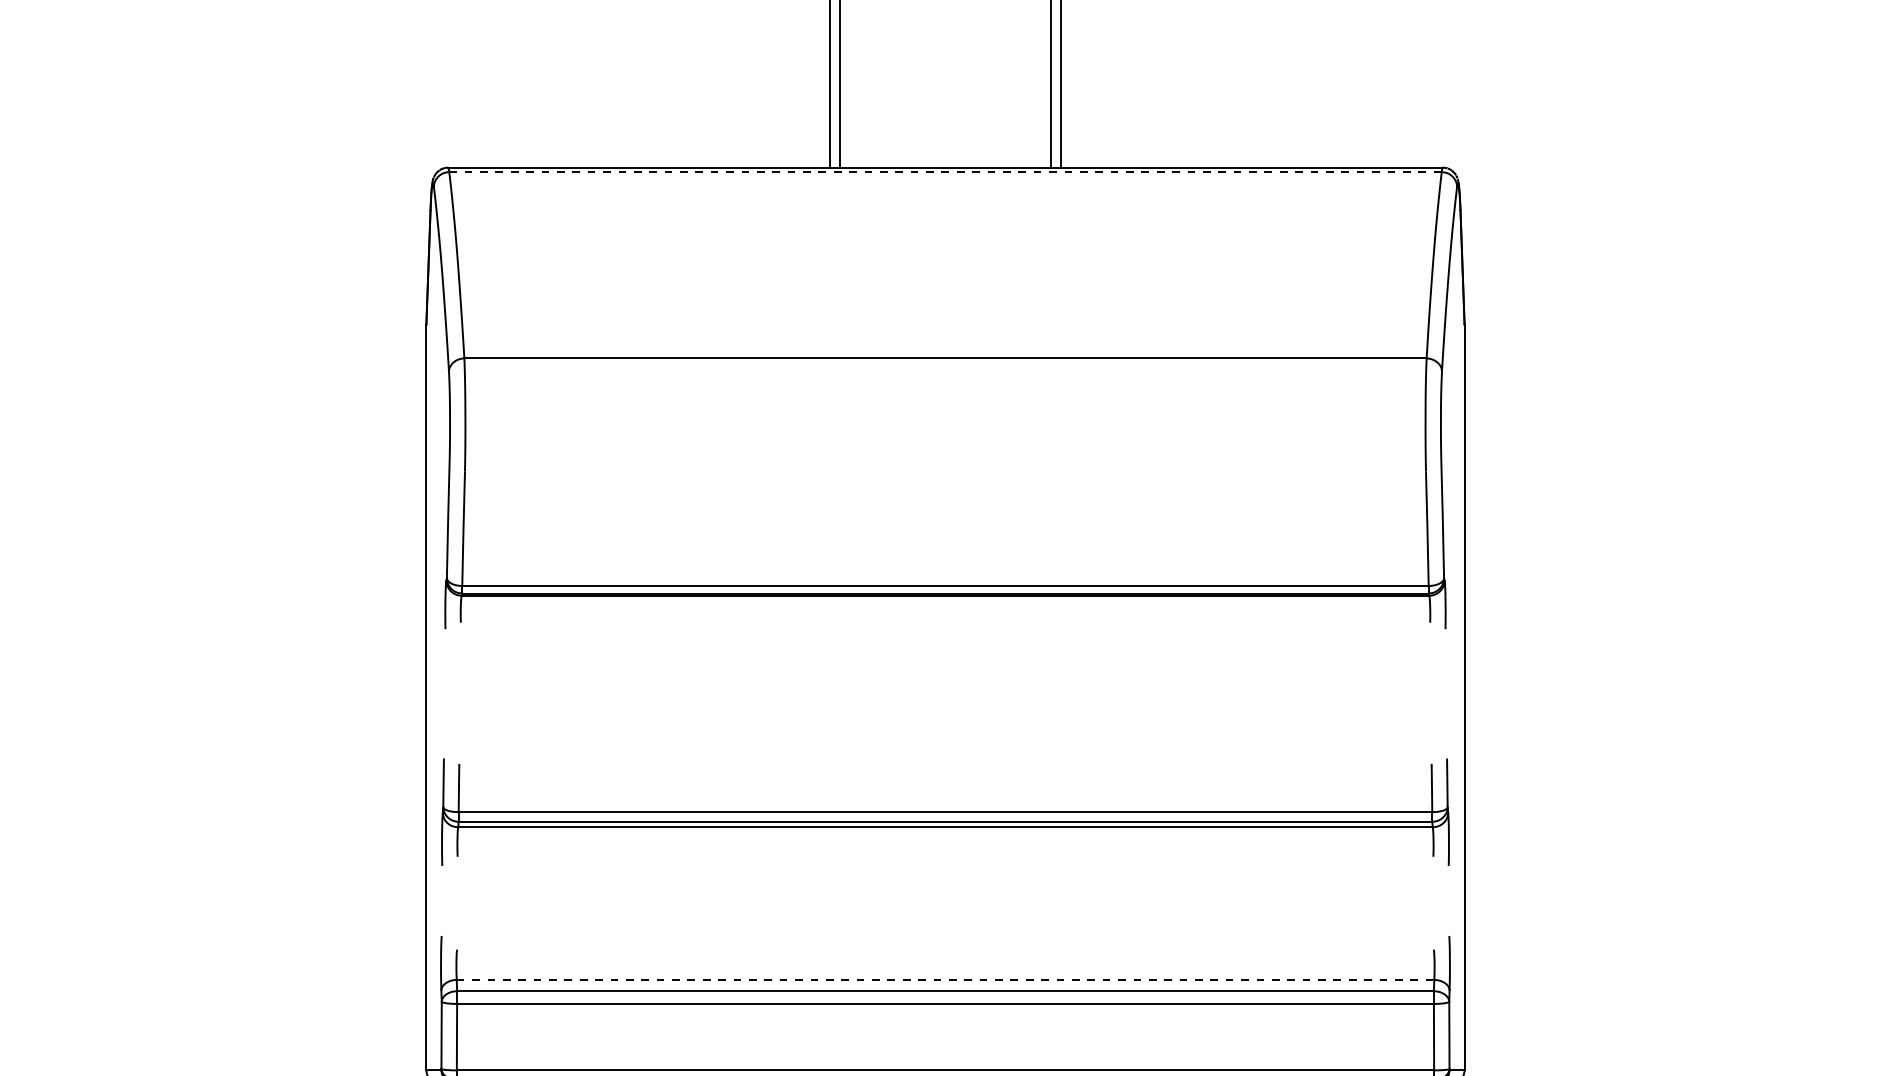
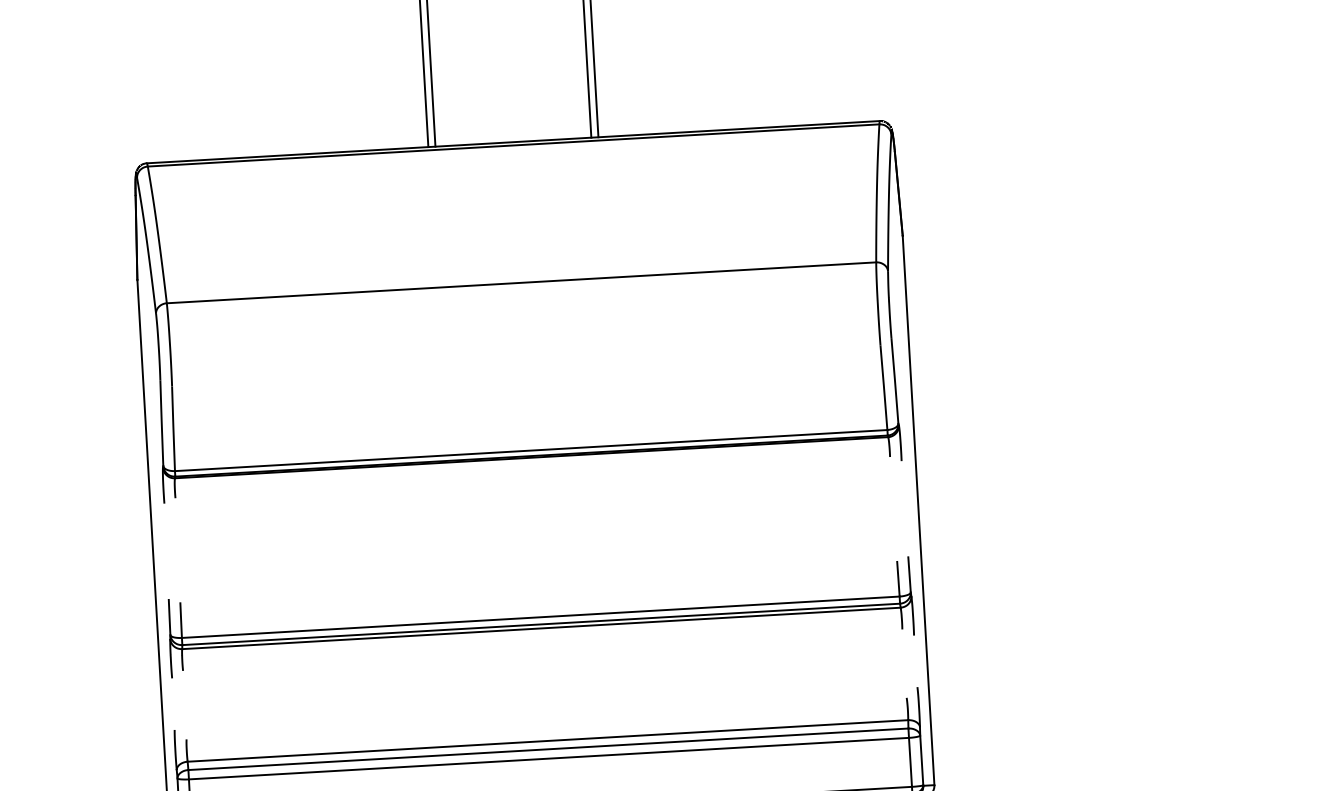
line: (946, 172) -> (514, 145), dashed -> solid
line: (945, 979) -> (547, 740), dashed -> solid

